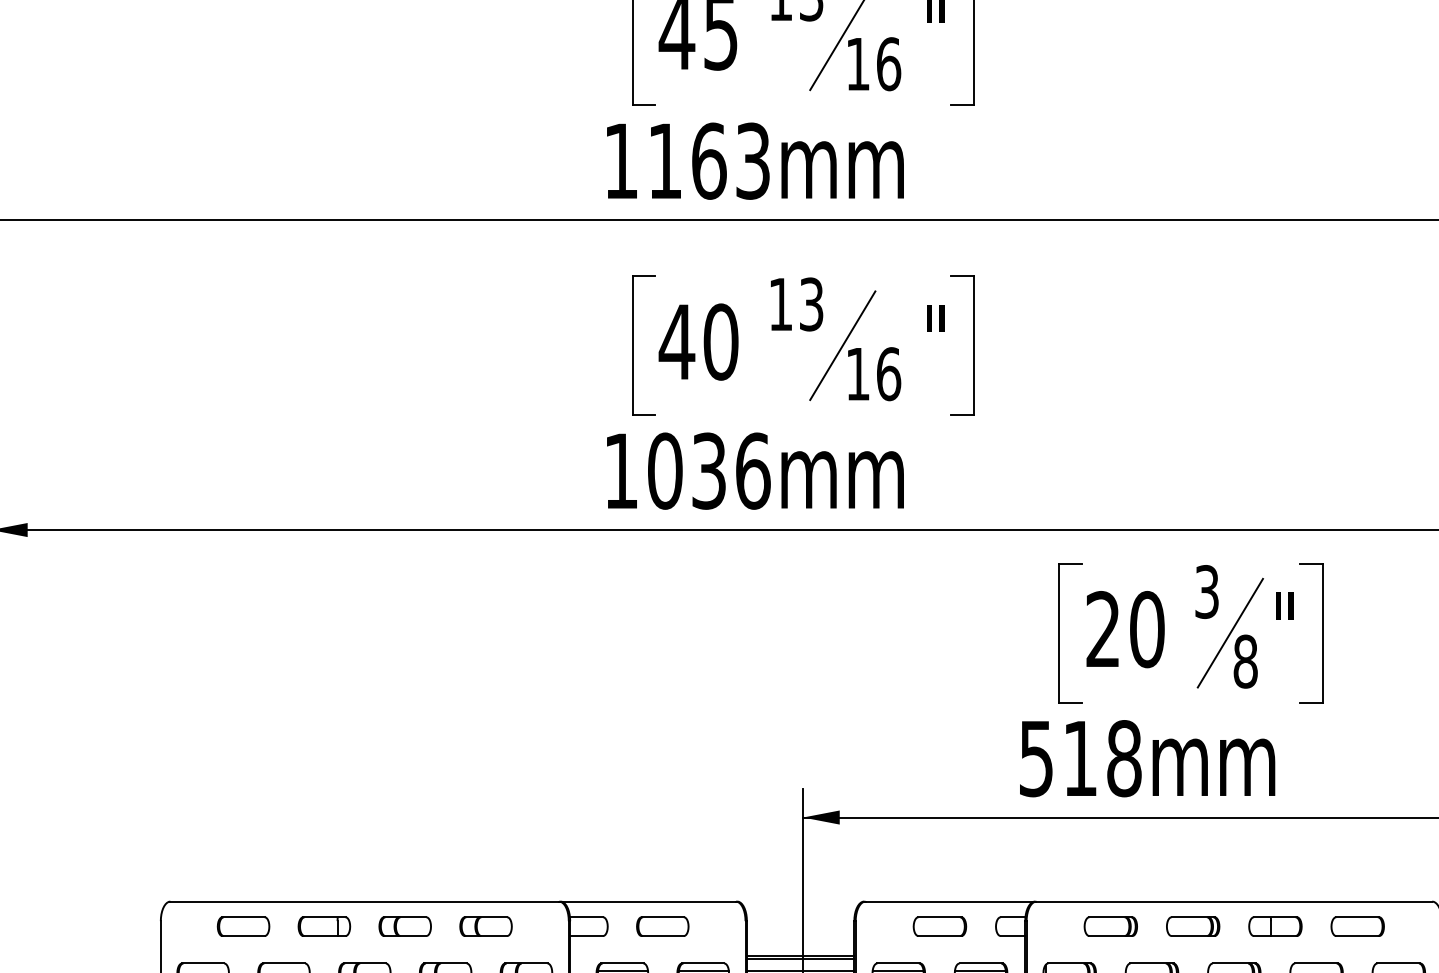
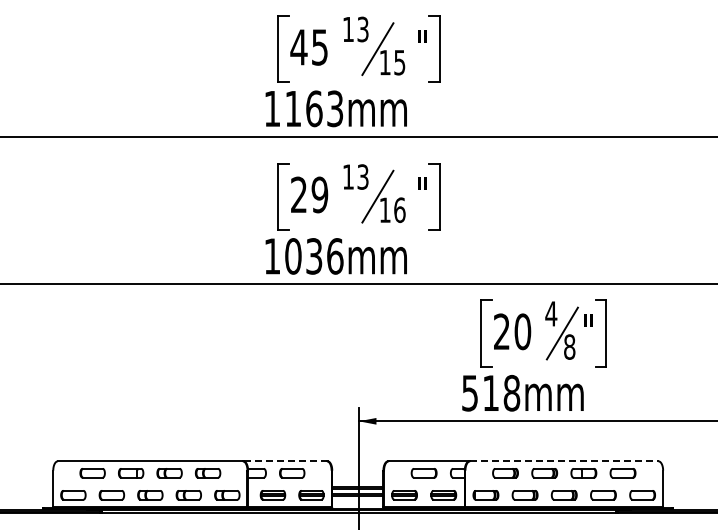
text: (888, 63) -> (399, 62), 16 -> 15
text: (699, 341) -> (309, 194), 40 -> 29
text: (1207, 591) -> (551, 313), 3 -> 4
line: (648, 901) -> (285, 461), solid -> dashed
line: (1234, 901) -> (564, 461), solid -> dashed

